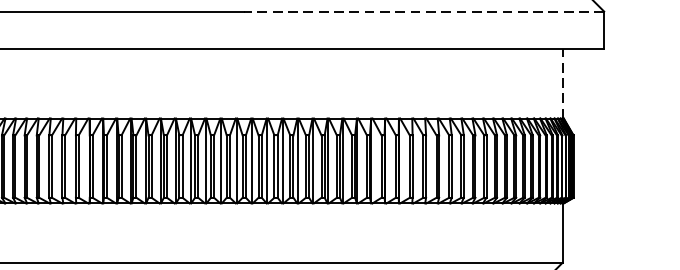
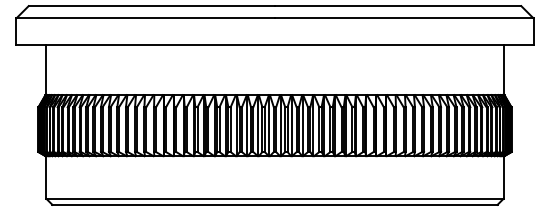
line: (423, 11) -> (403, 18), dashed -> solid
line: (562, 84) -> (503, 70), dashed -> solid

